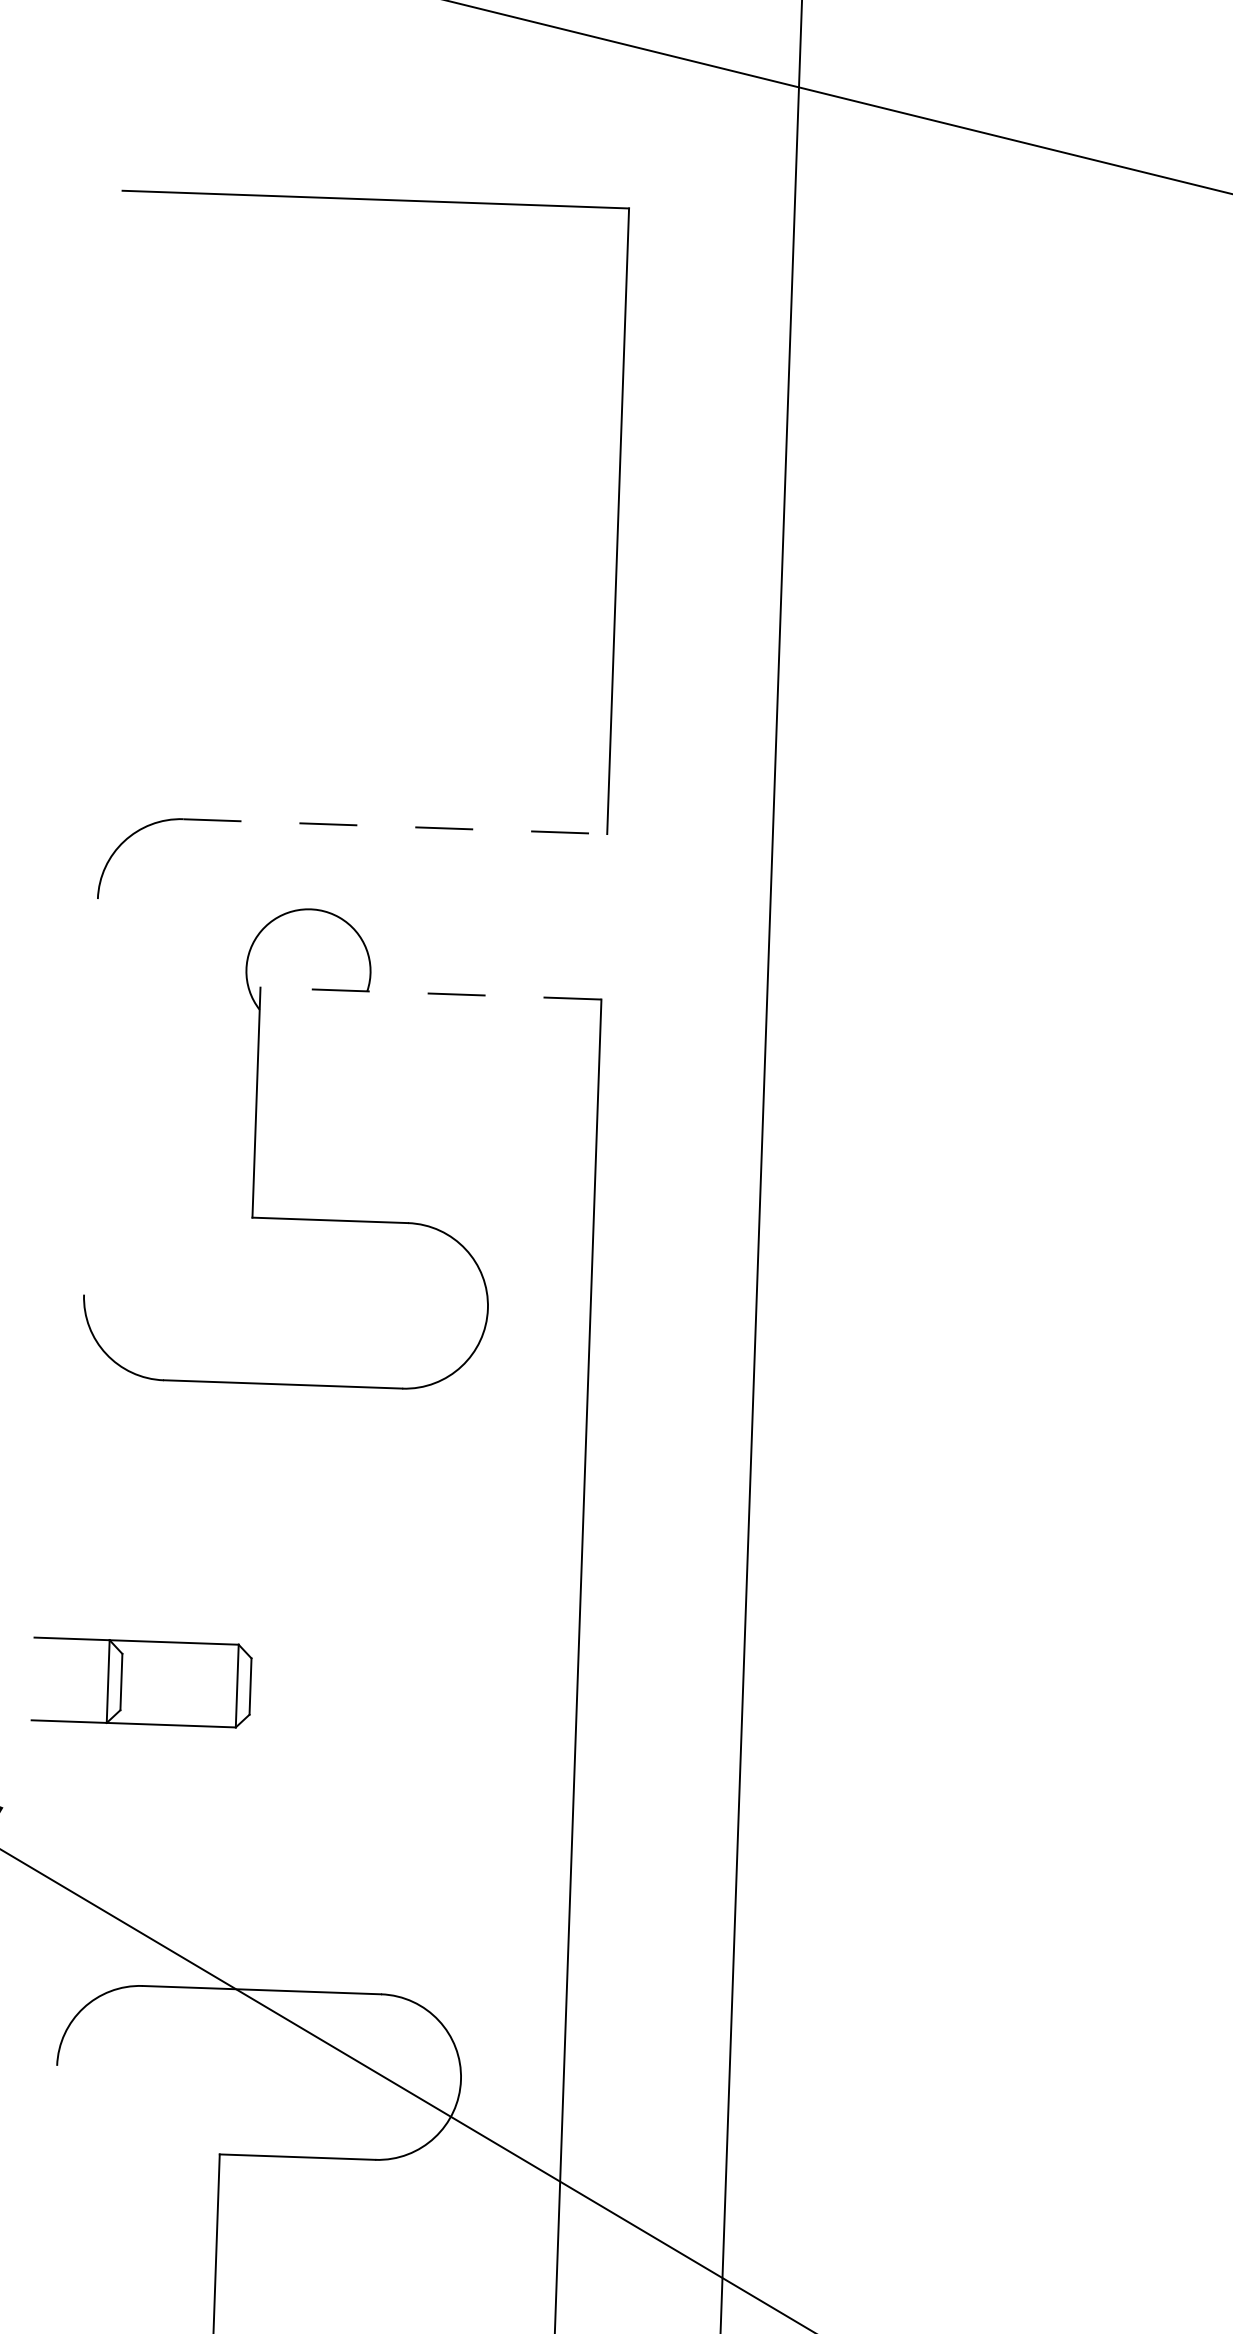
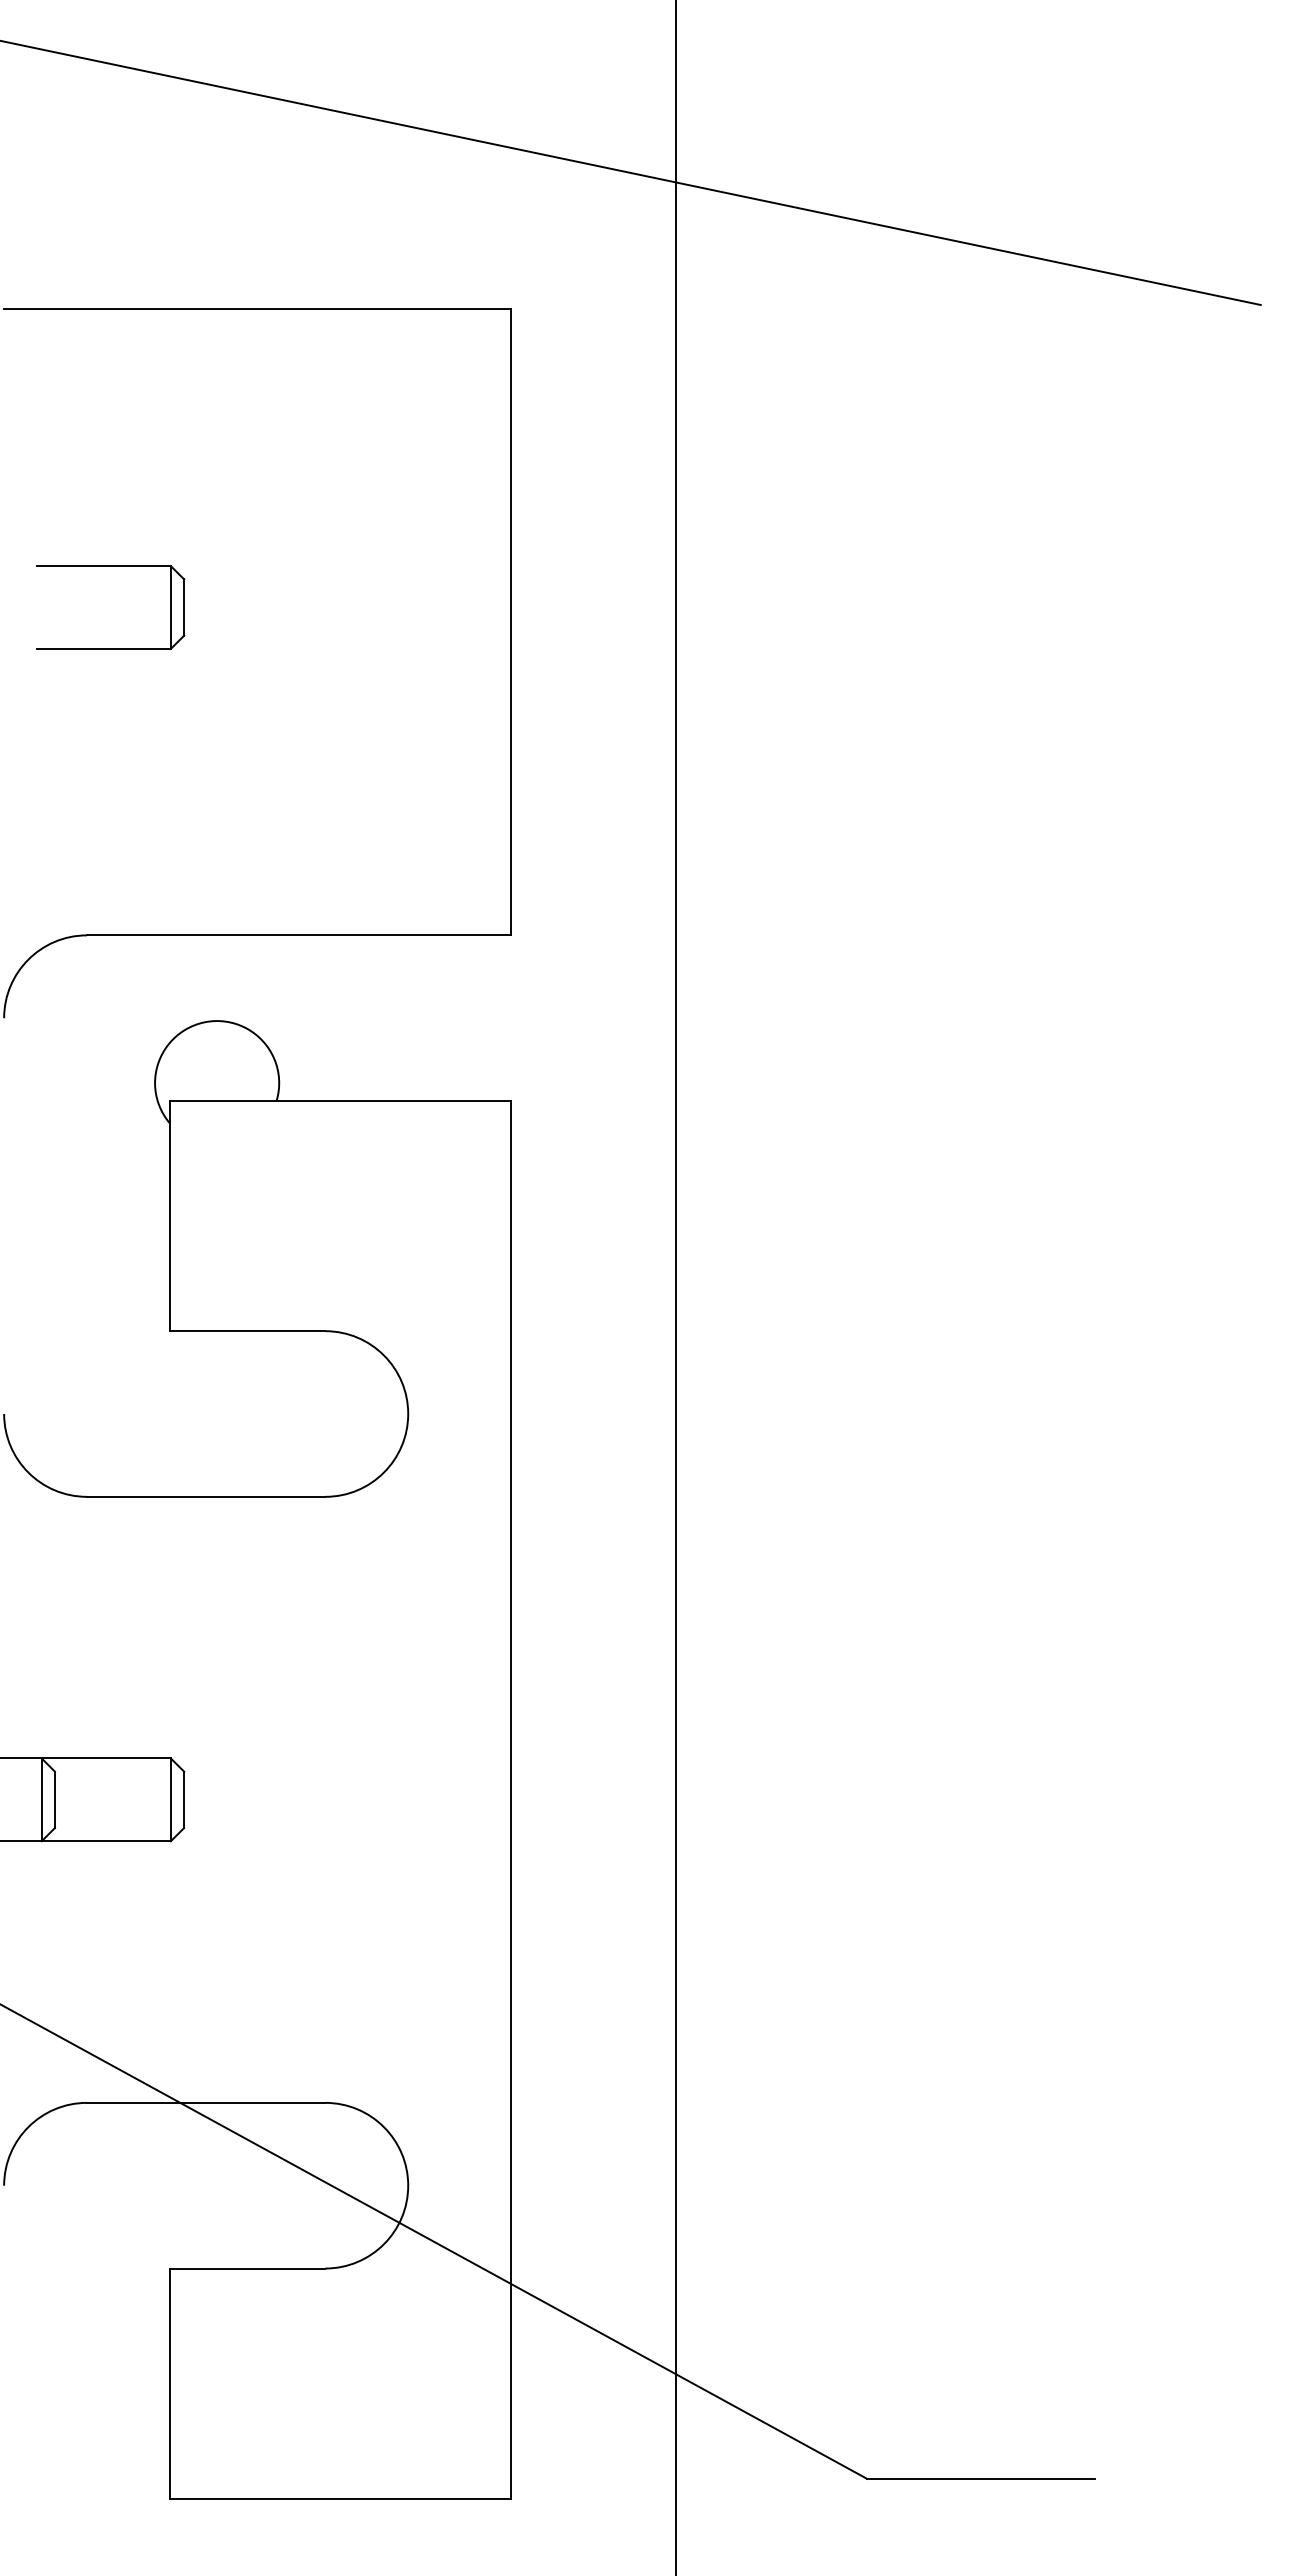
part: (219, 451) -> (110, 566), added
line: (394, 826) -> (298, 935), dashed -> solid
line: (431, 994) -> (340, 1101), dashed -> solid

